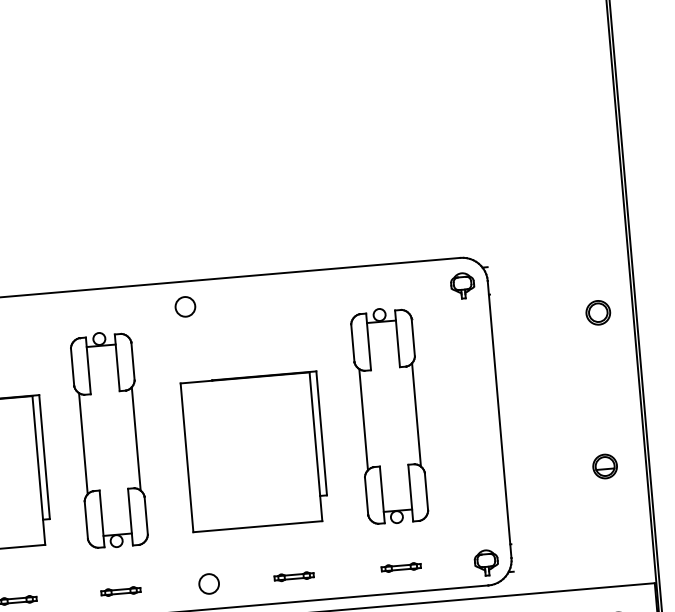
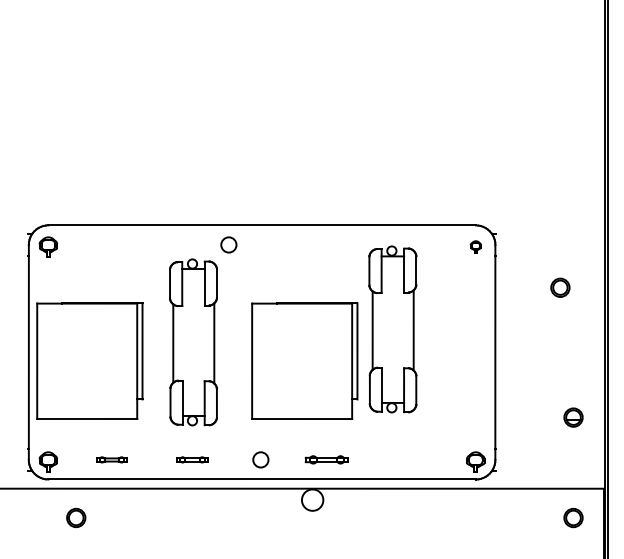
part: (462, 285) -> (475, 246), size x0.6
circle: (184, 306) -> (228, 244), moved
part: (598, 312) -> (560, 287), moved
part: (389, 416) -> (392, 329), moved
part: (605, 466) -> (573, 417), moved
part: (400, 567) -> (409, 459), removed
part: (293, 576) -> (326, 459), size x1.4

